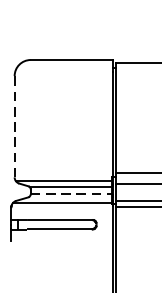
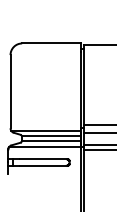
line: (14, 126) -> (10, 91), dashed -> solid
line: (71, 194) -> (51, 140), dashed -> solid

